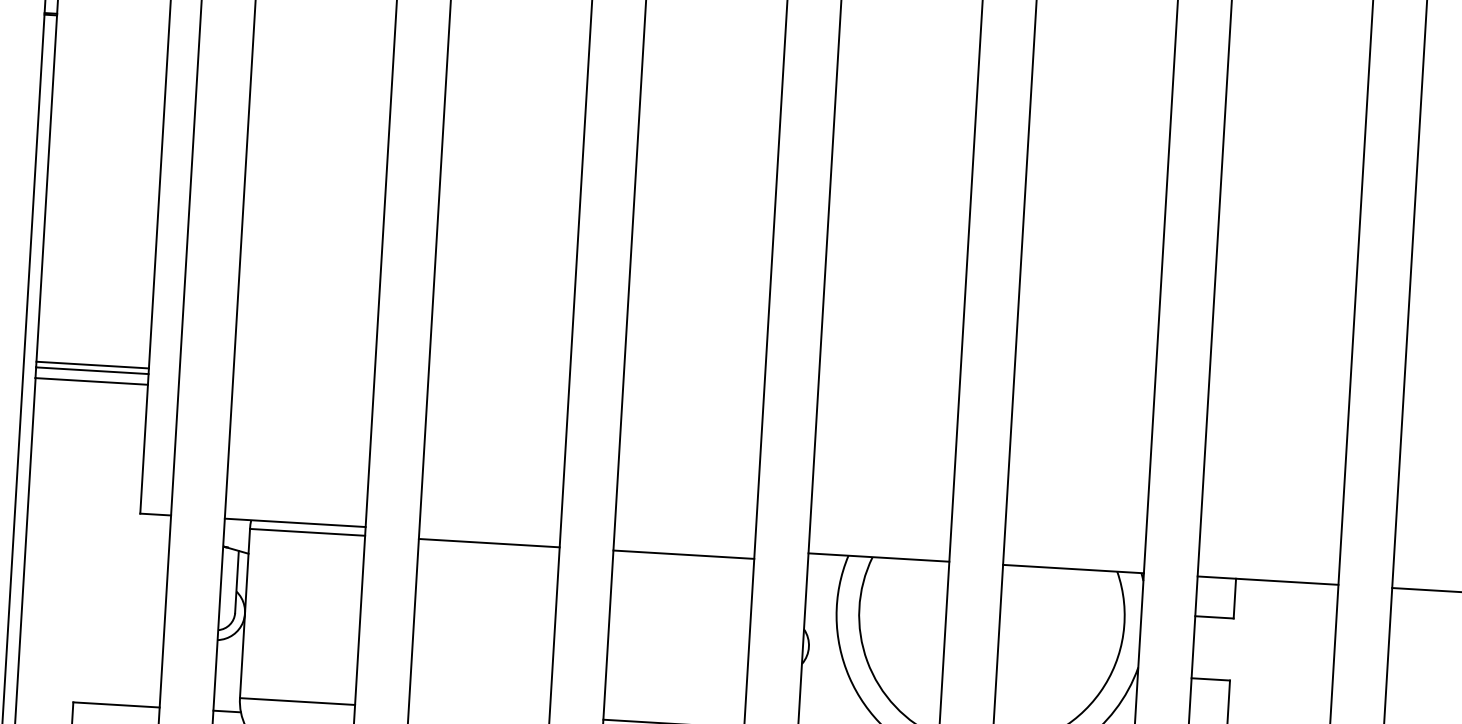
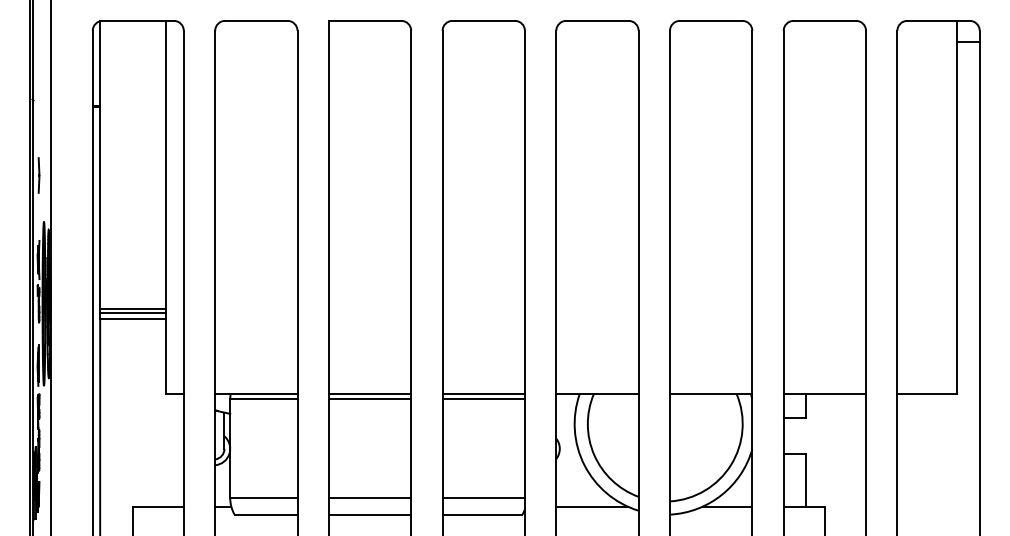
line: (488, 534) -> (369, 394), added
line: (683, 546) -> (483, 394), added
line: (478, 712) -> (369, 498), added

